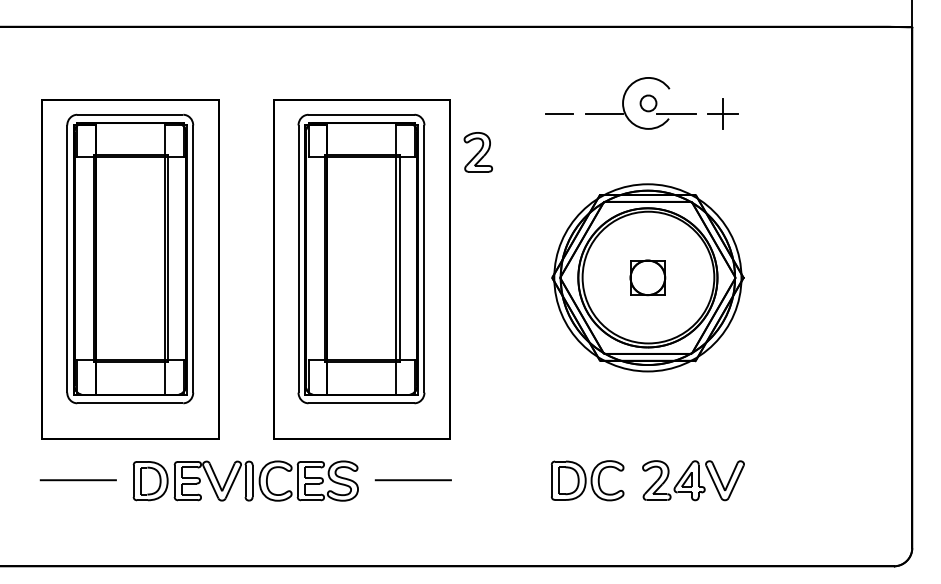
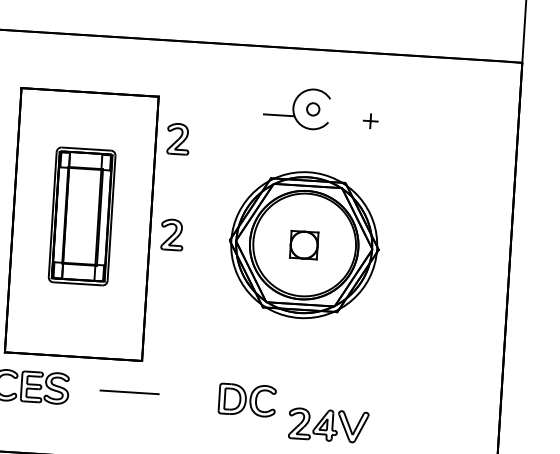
line: (676, 113) -> (334, 118), removed
part: (722, 113) -> (370, 120), size x0.6
line: (559, 114) -> (243, 113), removed
part: (361, 258) -> (82, 216), size x0.6
part: (477, 275) -> (171, 234), added
line: (412, 480) -> (128, 392), moved
part: (693, 480) -> (328, 425), moved

